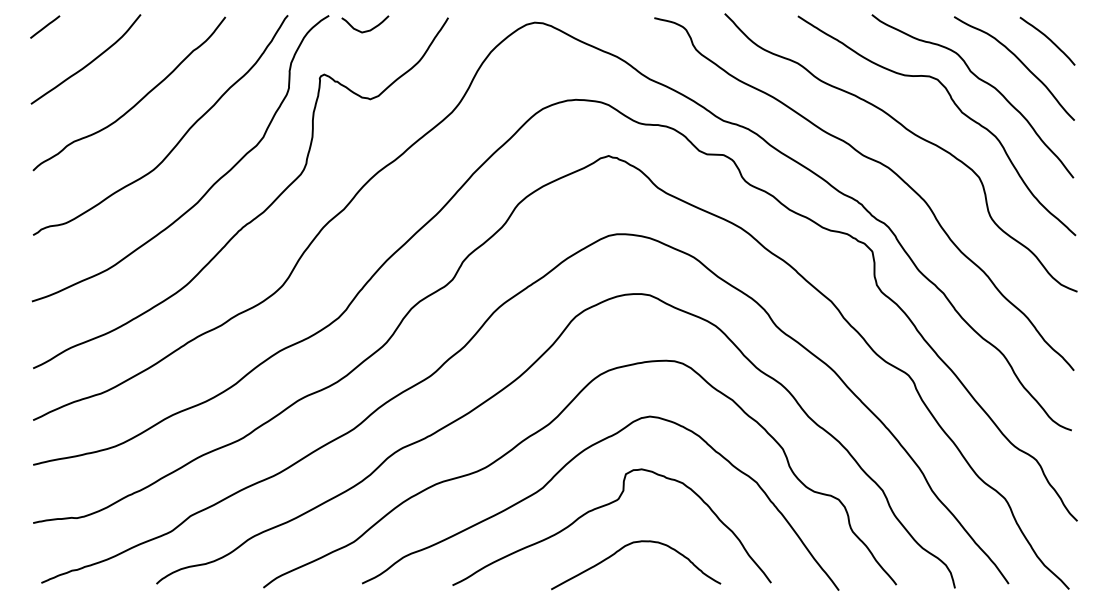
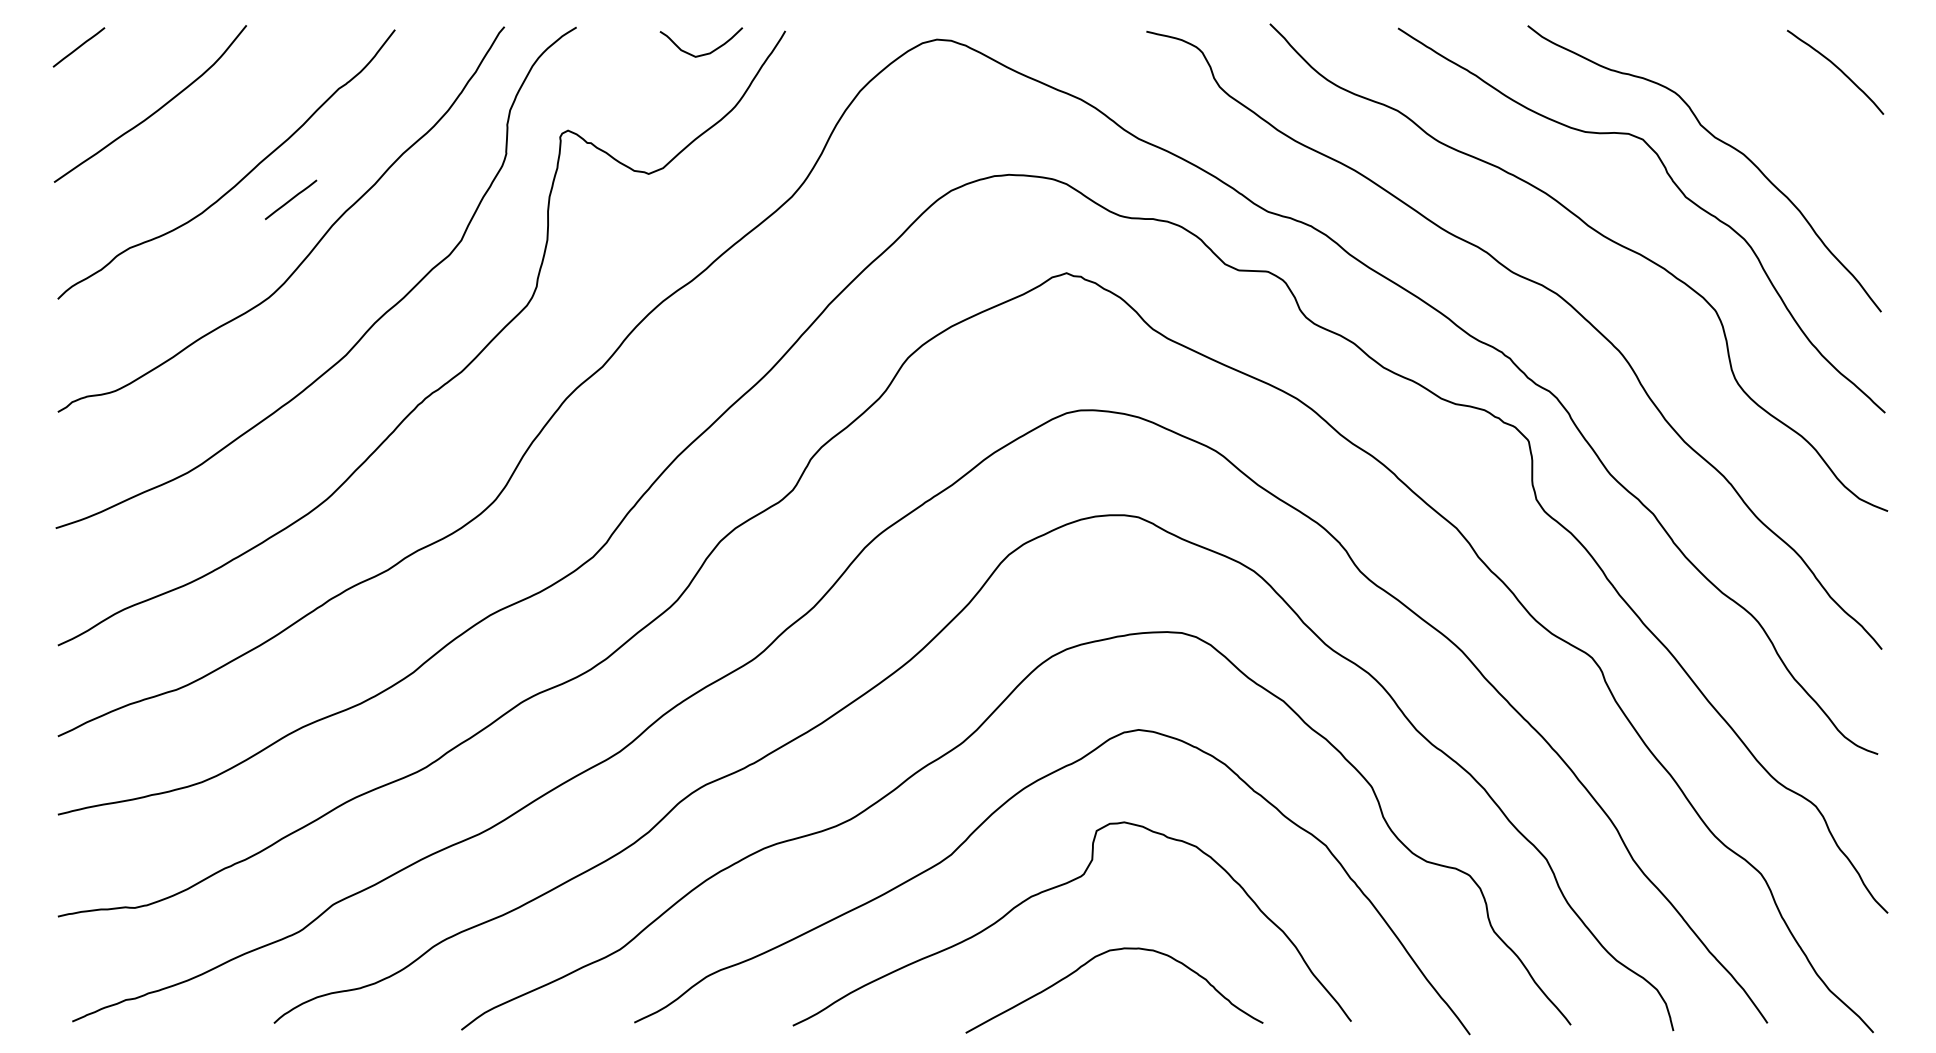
curve: (365, 30) -> (701, 53), moved
curve: (1019, 61) -> (1786, 107), removed
line: (166, 113) -> (291, 198), added

